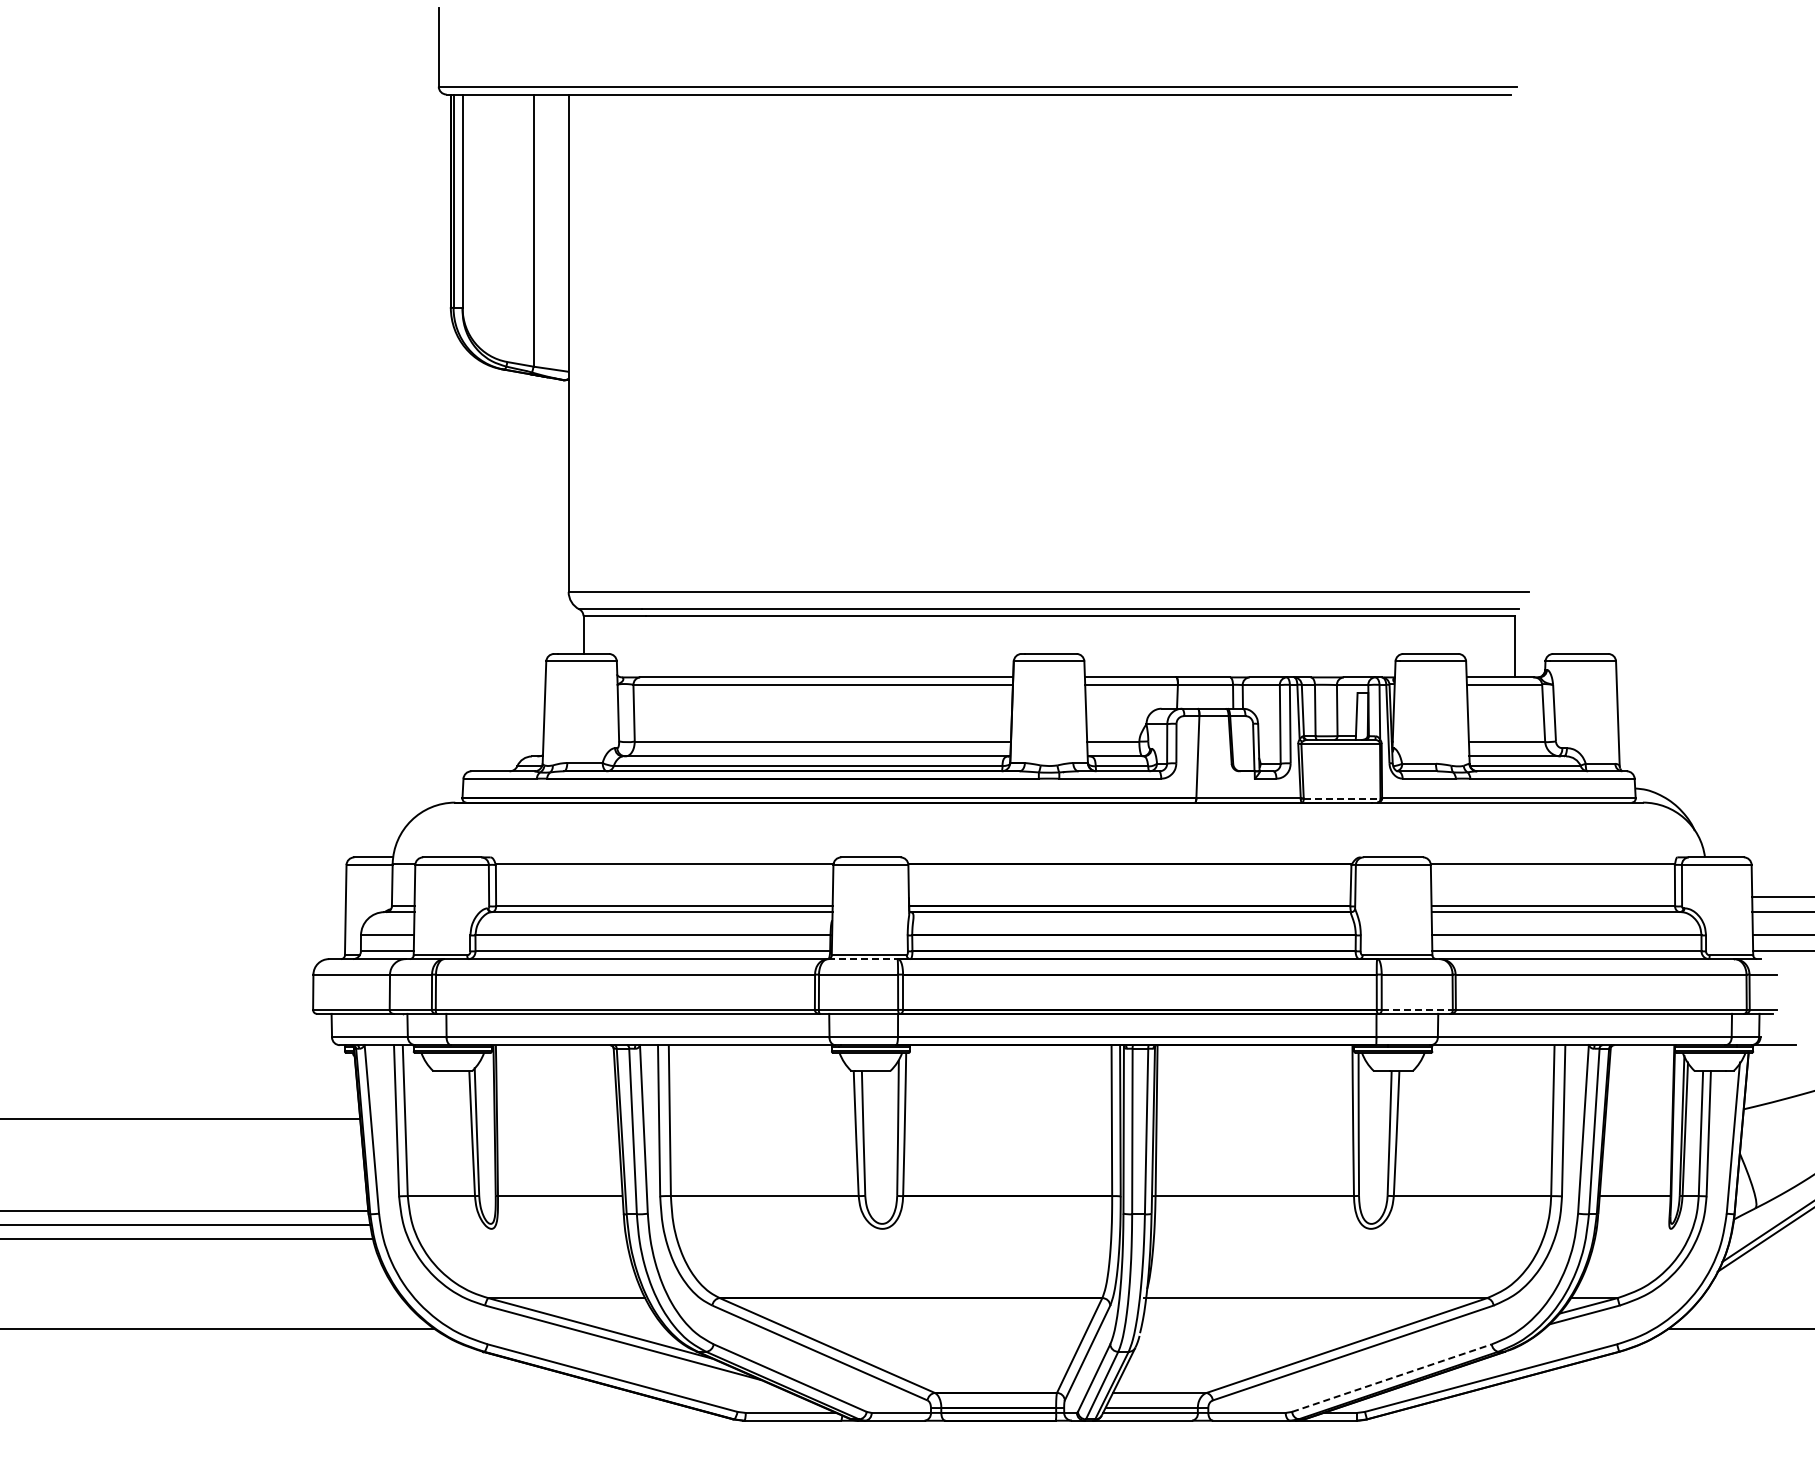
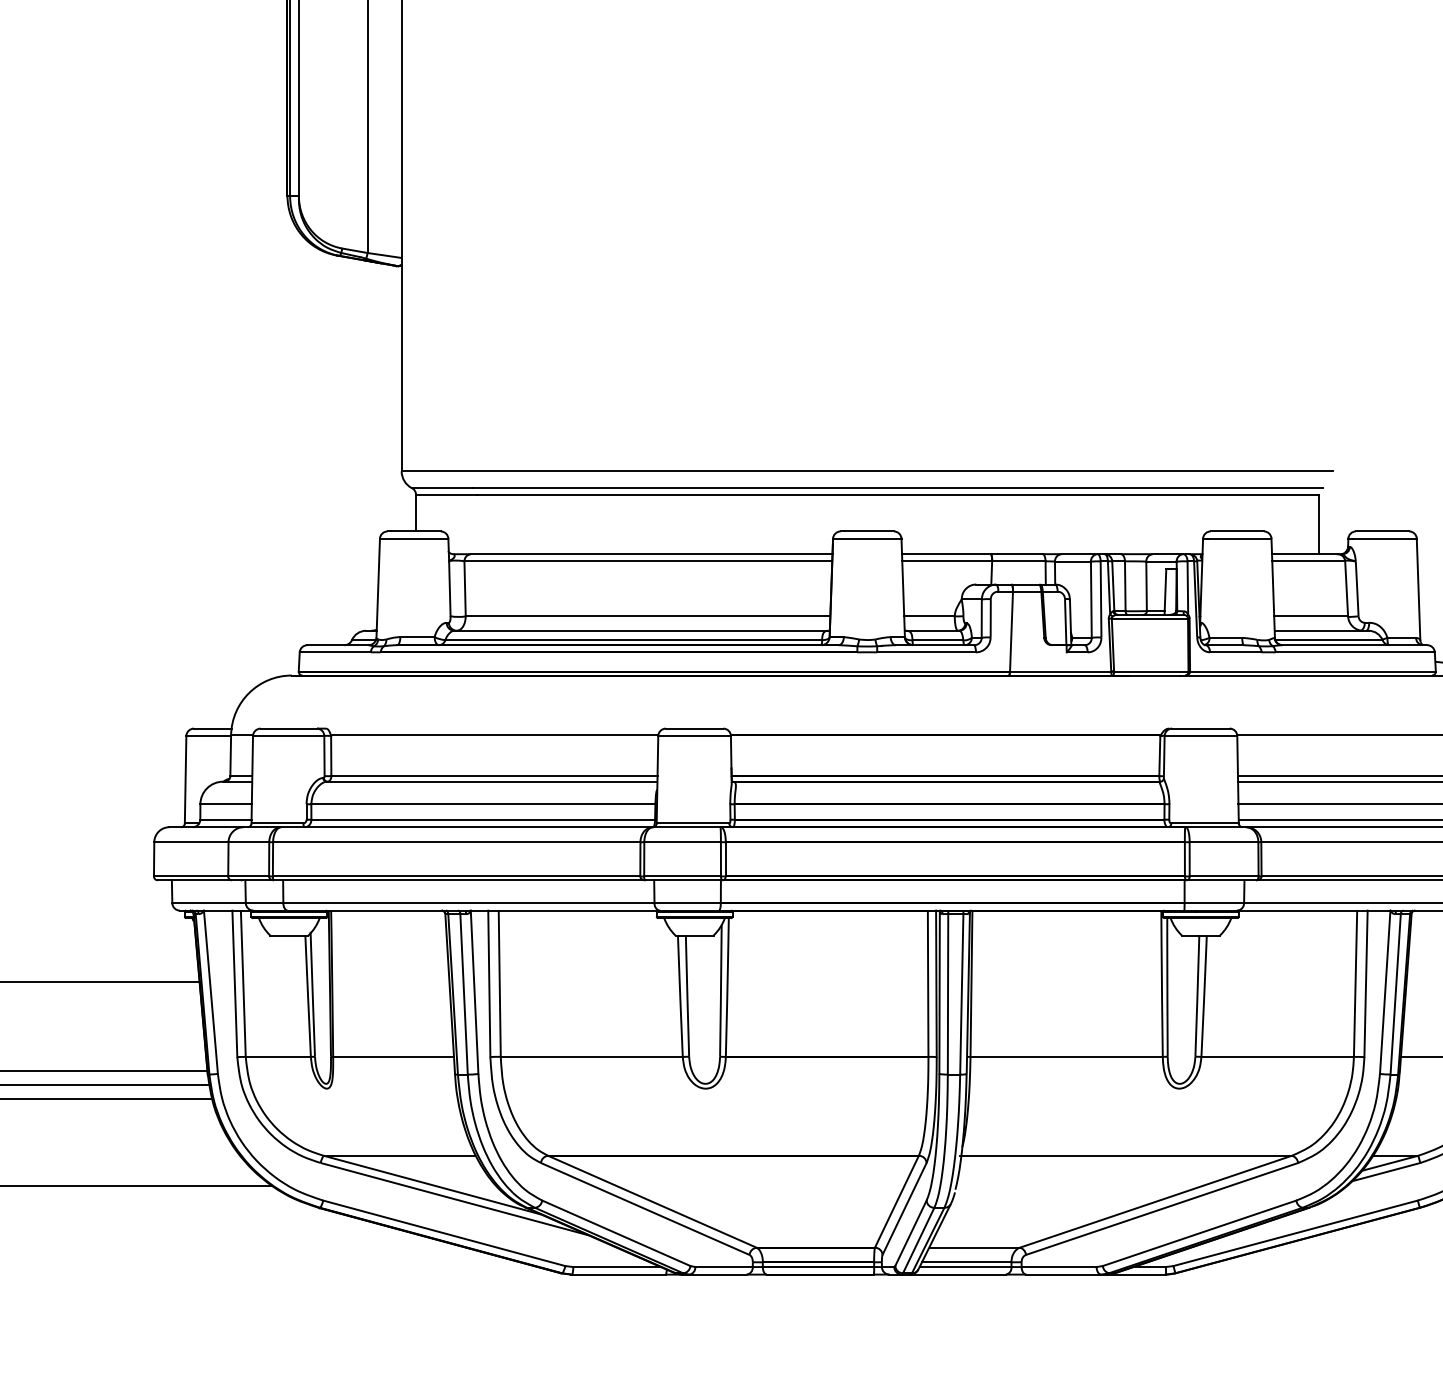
line: (1342, 798) -> (1151, 671), dashed -> solid
line: (862, 959) -> (686, 827), dashed -> solid
line: (1417, 1009) -> (1224, 876), dashed -> solid
line: (1392, 1377) -> (1200, 1232), dashed -> solid

